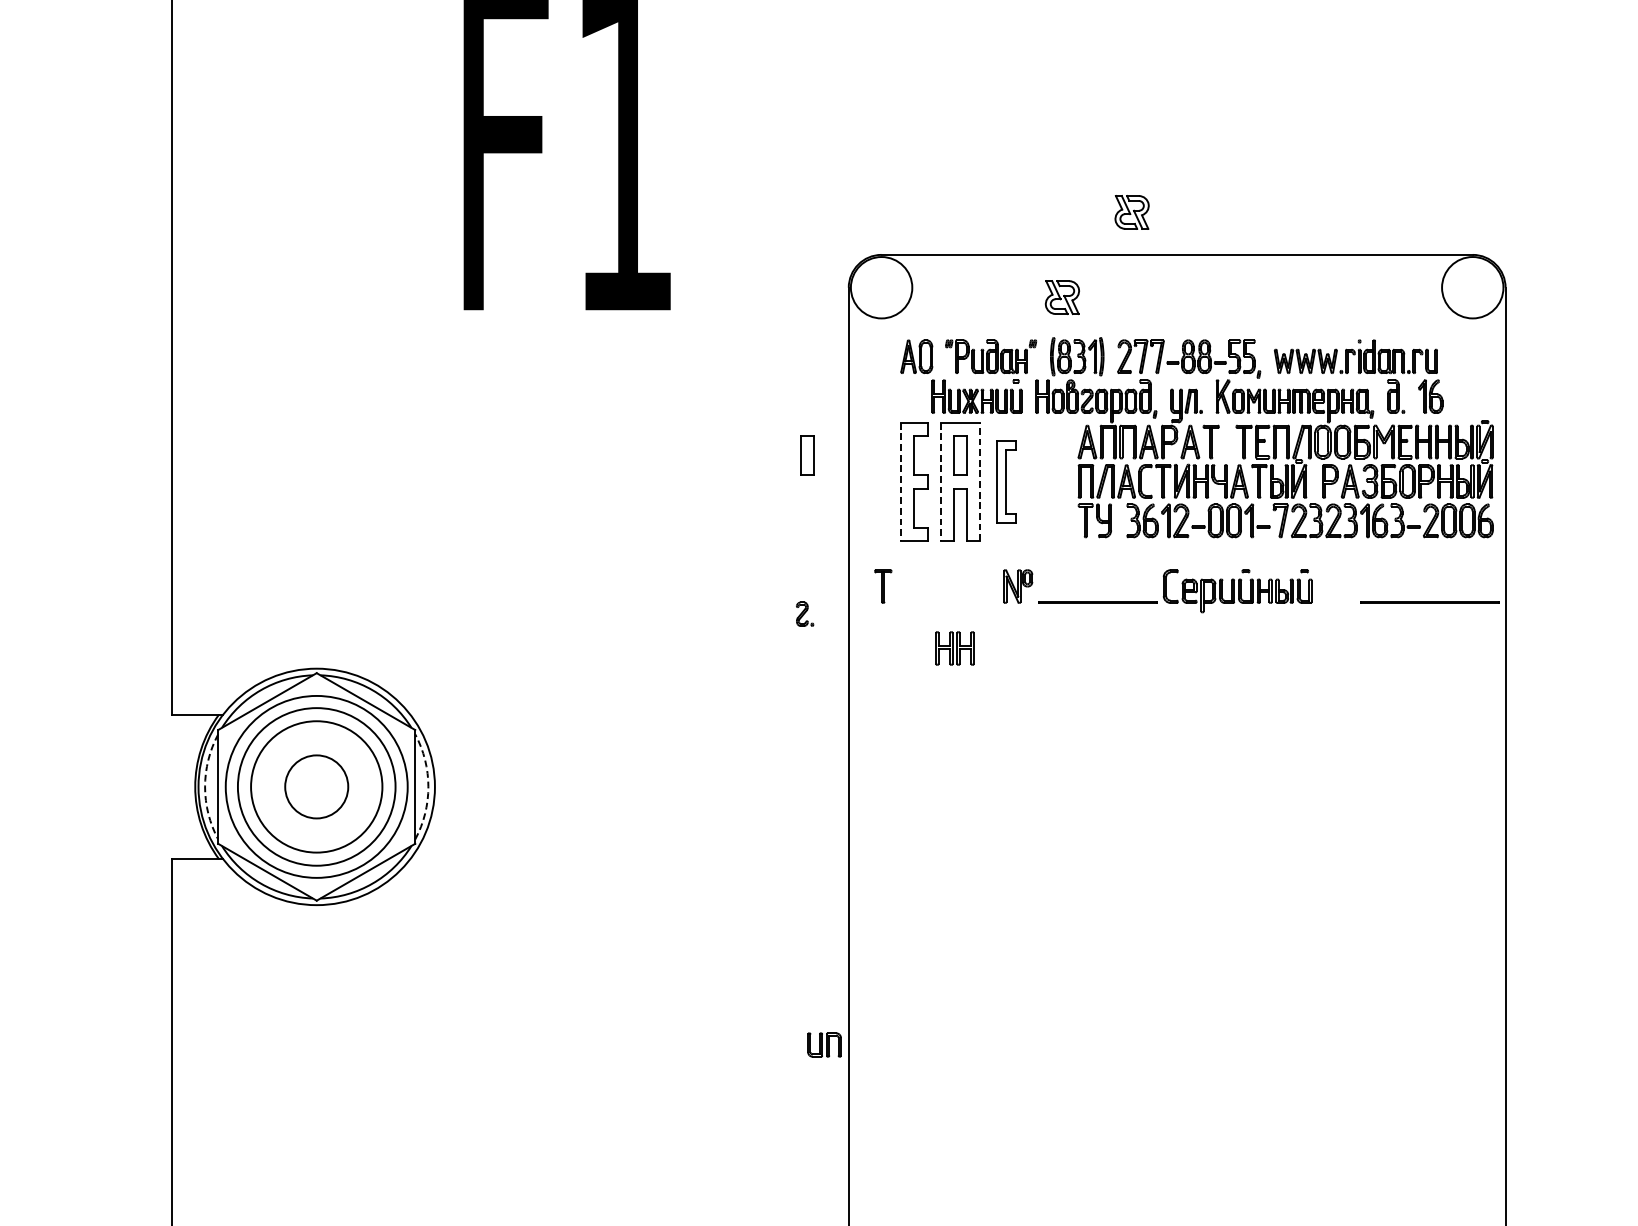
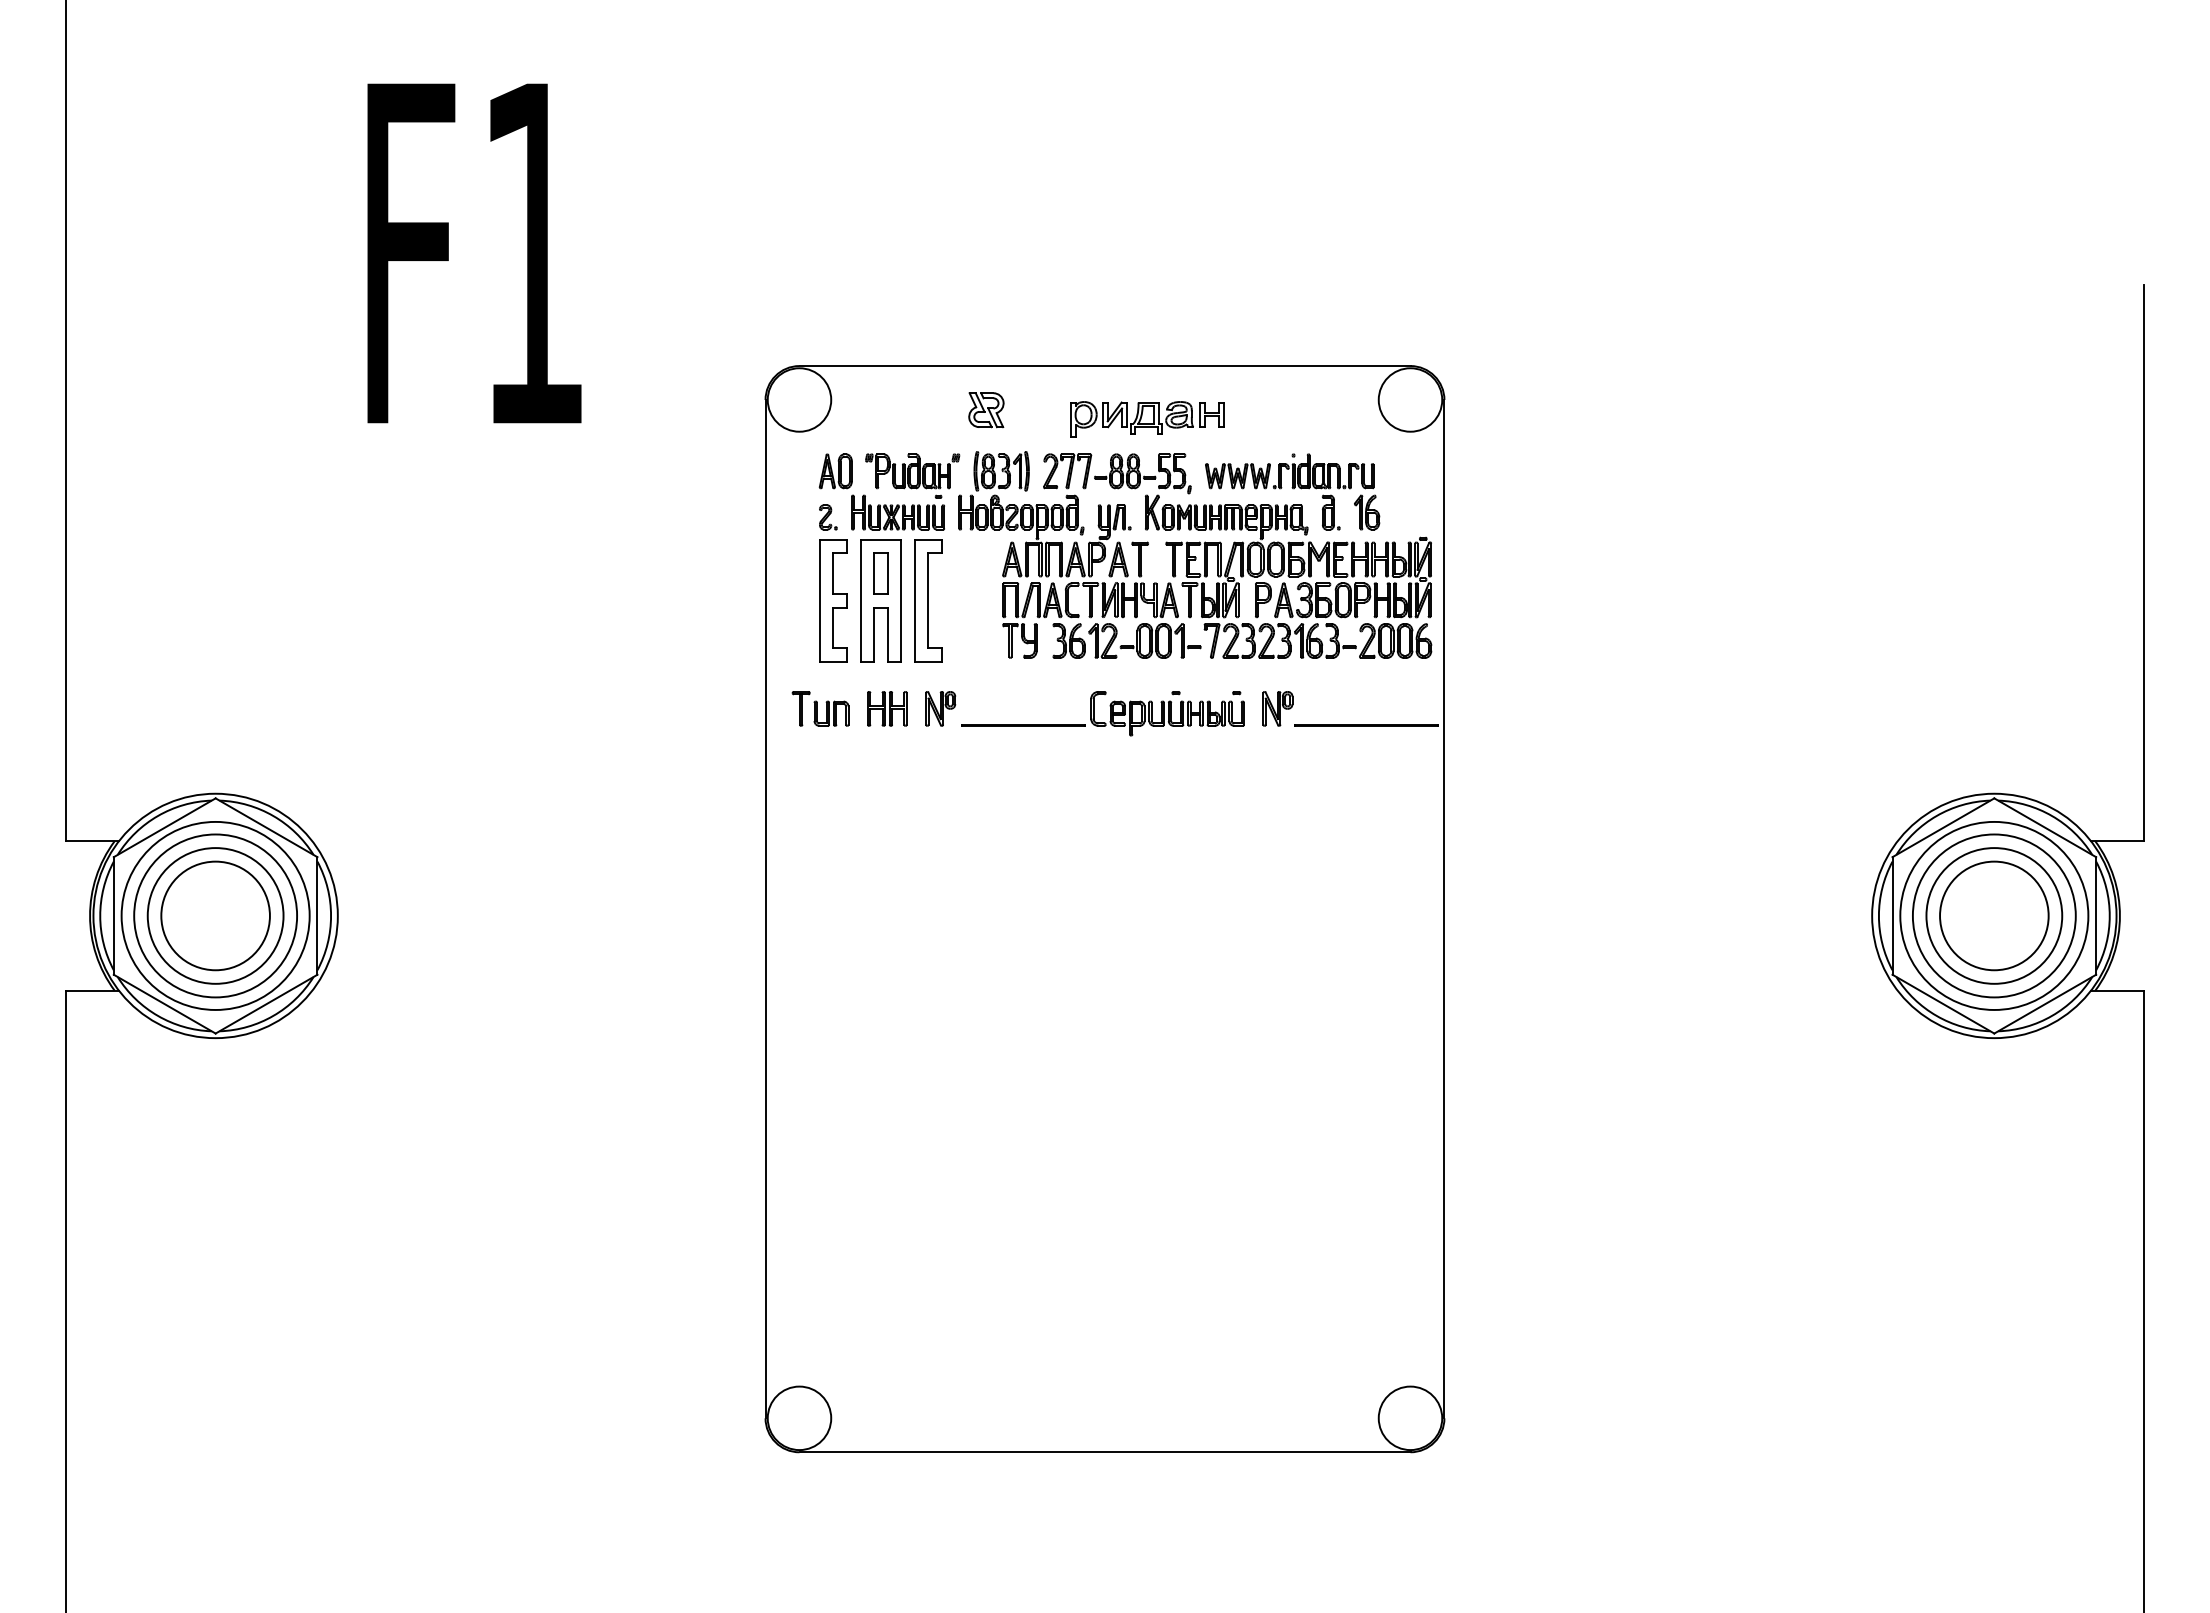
part: (1132, 212) -> (1058, 322), removed
part: (1218, 306) -> (1147, 419), added
part: (807, 455) -> (722, 573), removed
line: (980, 481) -> (901, 600), dashed -> solid
part: (1006, 481) -> (928, 600), size x1.43
line: (900, 482) -> (819, 601), dashed -> solid
line: (940, 482) -> (860, 601), dashed -> solid
part: (1344, 586) -> (1277, 708), added
part: (805, 614) -> (828, 517), moved
part: (955, 648) -> (887, 708), moved
arc: (205, 786) -> (100, 915), dashed -> solid
circle: (316, 786) -> (215, 915), size x1.67
arc: (428, 786) -> (331, 915), dashed -> solid
part: (824, 1044) -> (831, 713), moved

